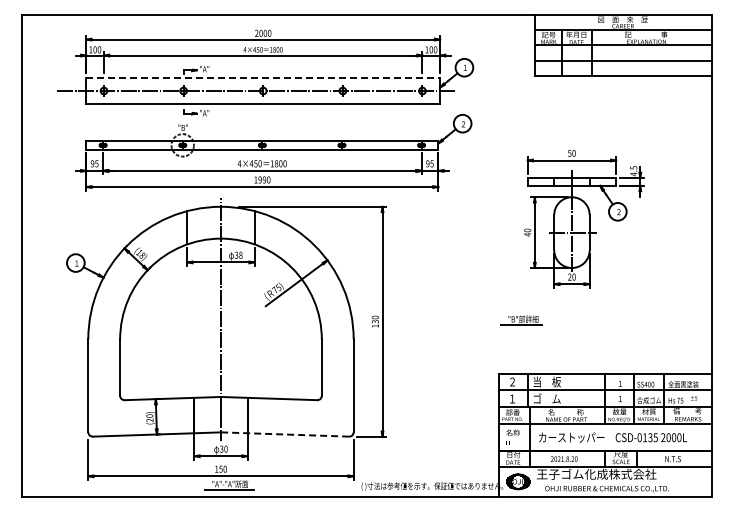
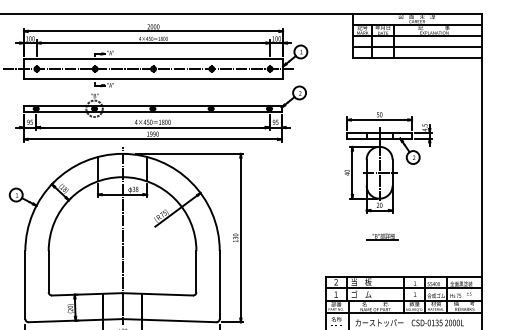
line: (263, 77) -> (153, 59), dashed -> solid
part: (521, 320) -> (382, 237), moved
line: (284, 434) -> (169, 320), dashed -> solid

